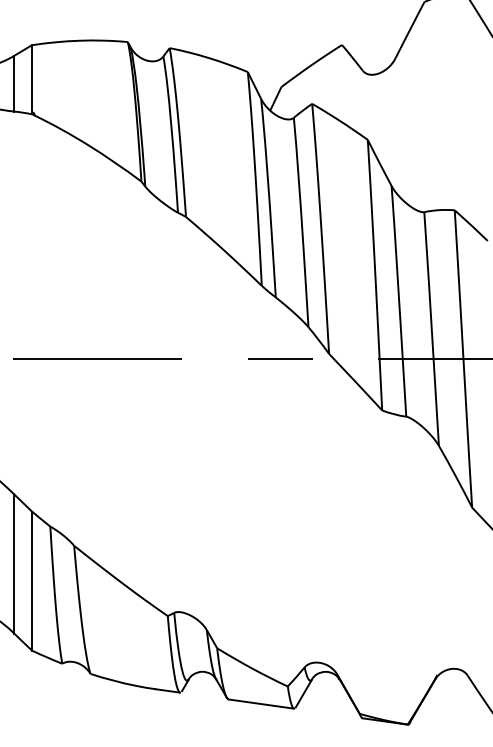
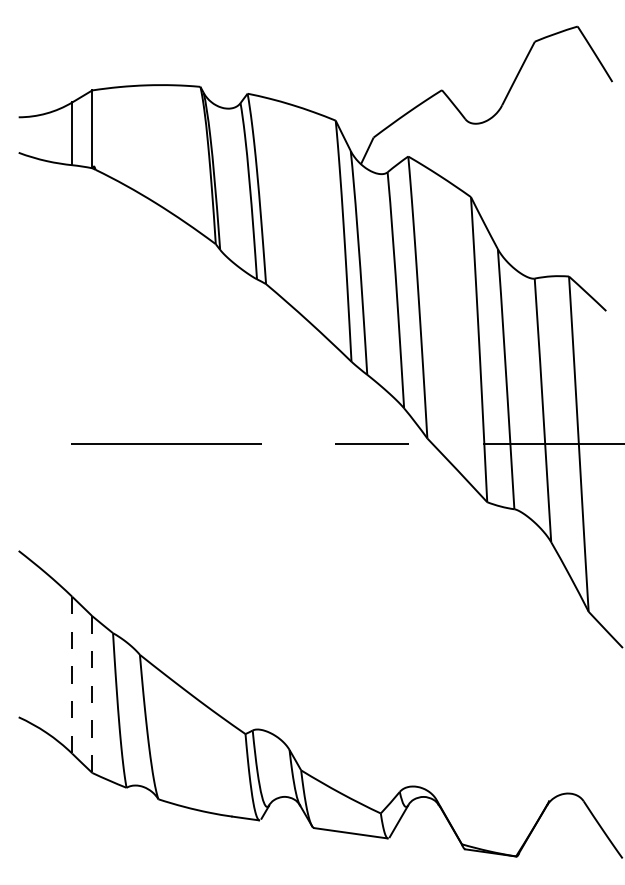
line: (14, 564) -> (72, 675), solid -> dashed
line: (32, 581) -> (92, 695), solid -> dashed

